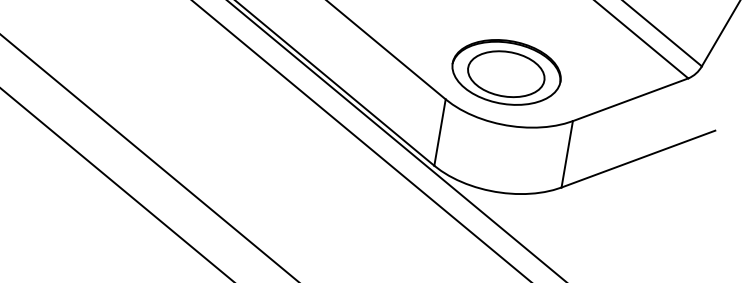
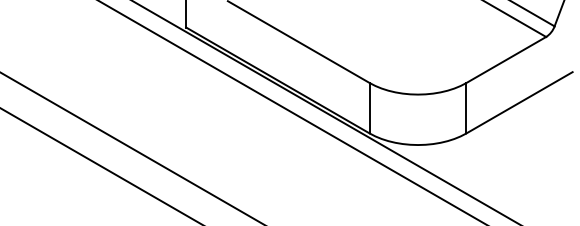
part: (506, 72) -> (411, 55), removed

